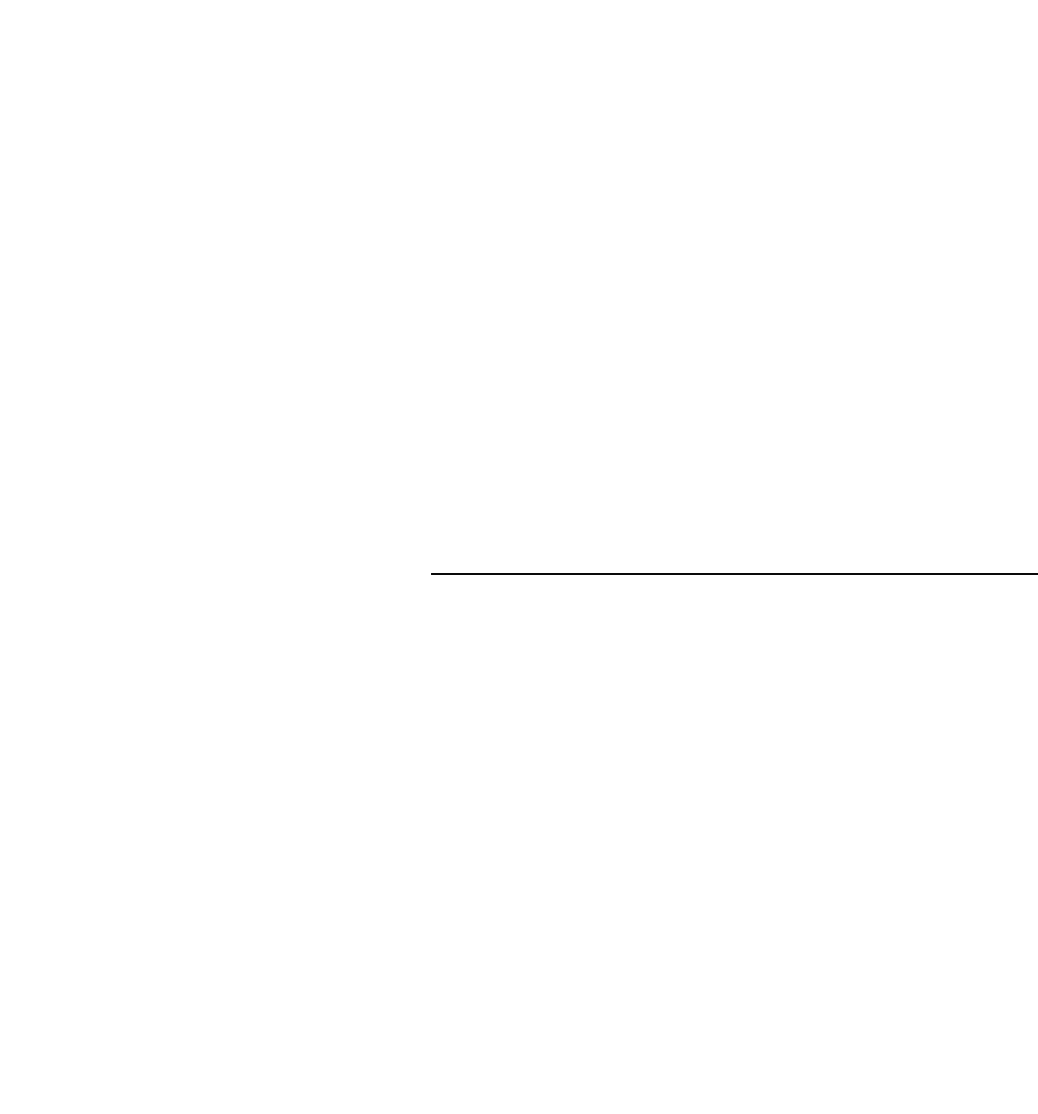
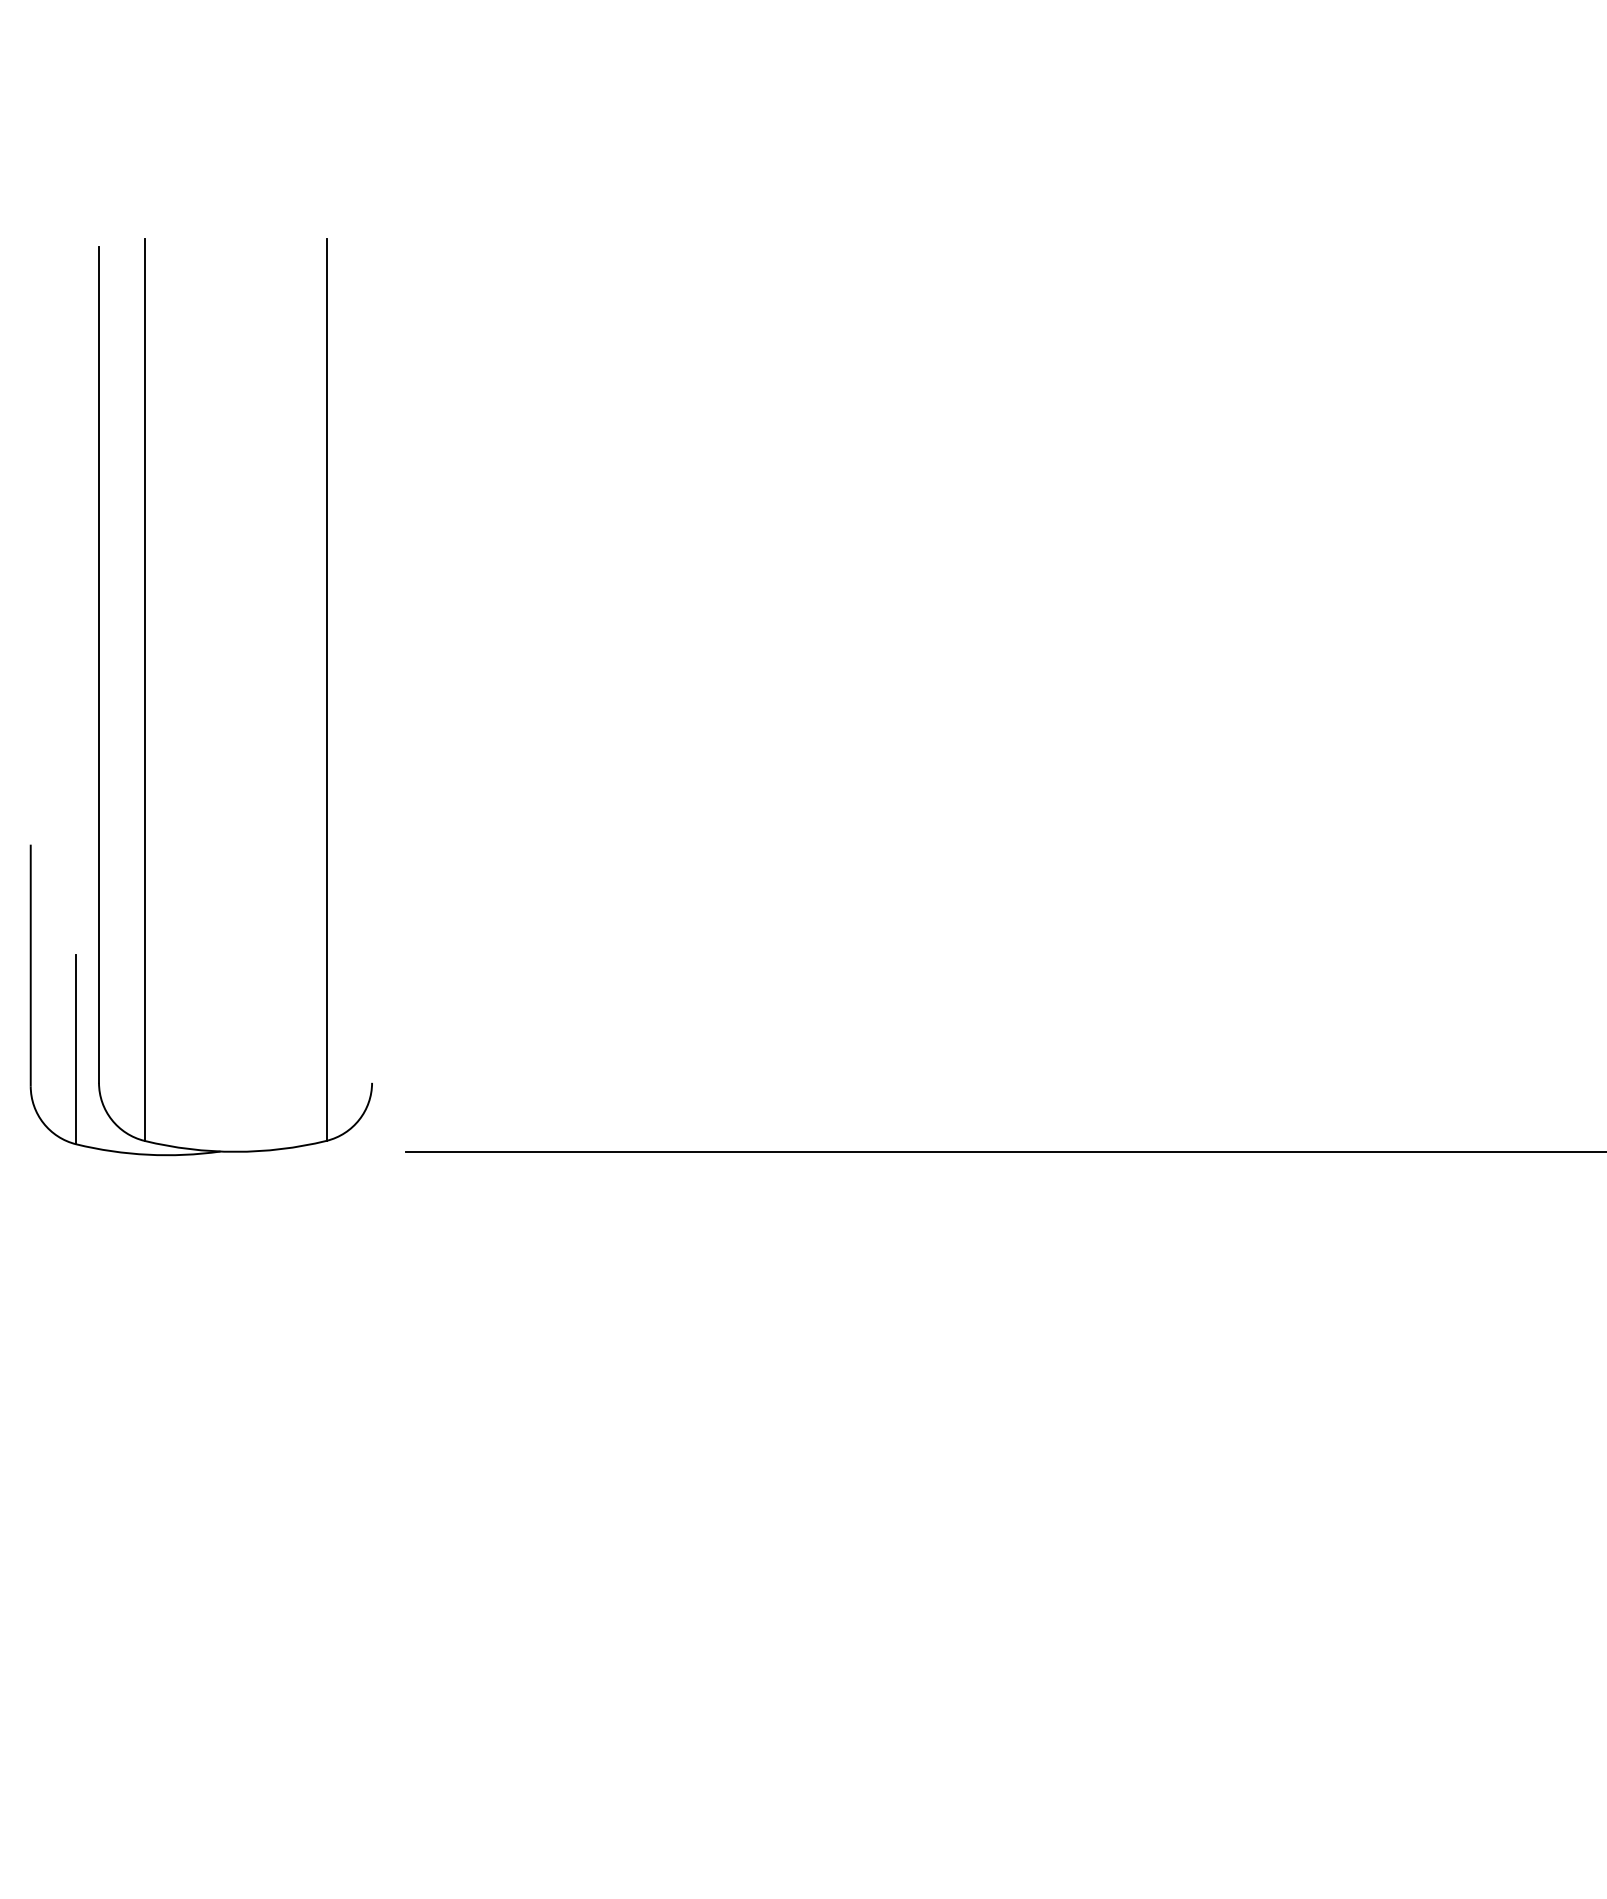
part: (290, 327) -> (146, 697), added

